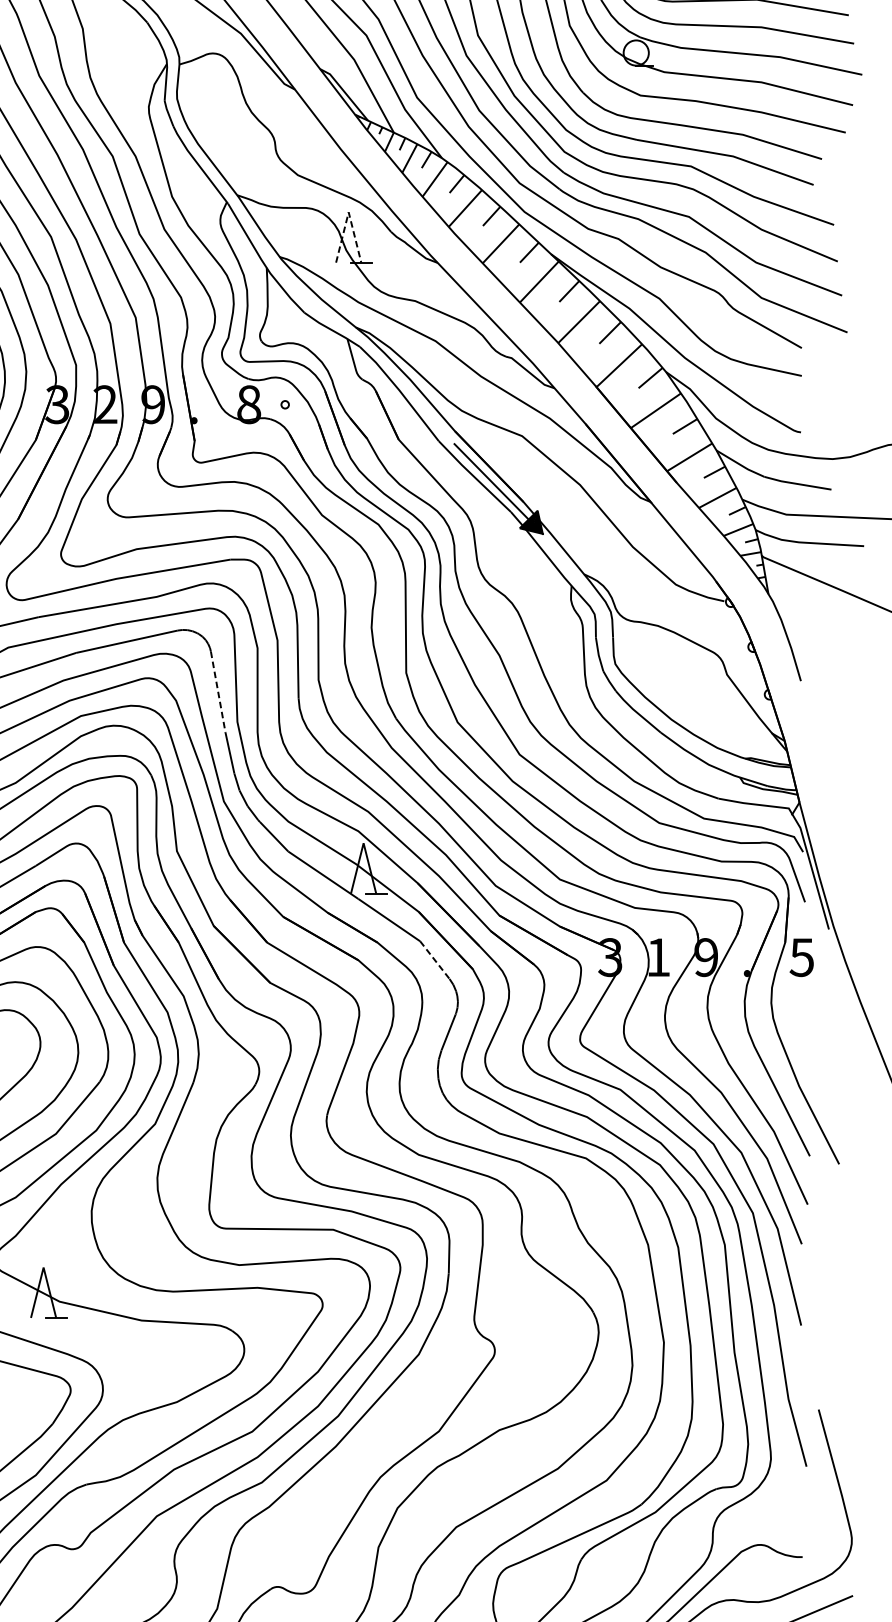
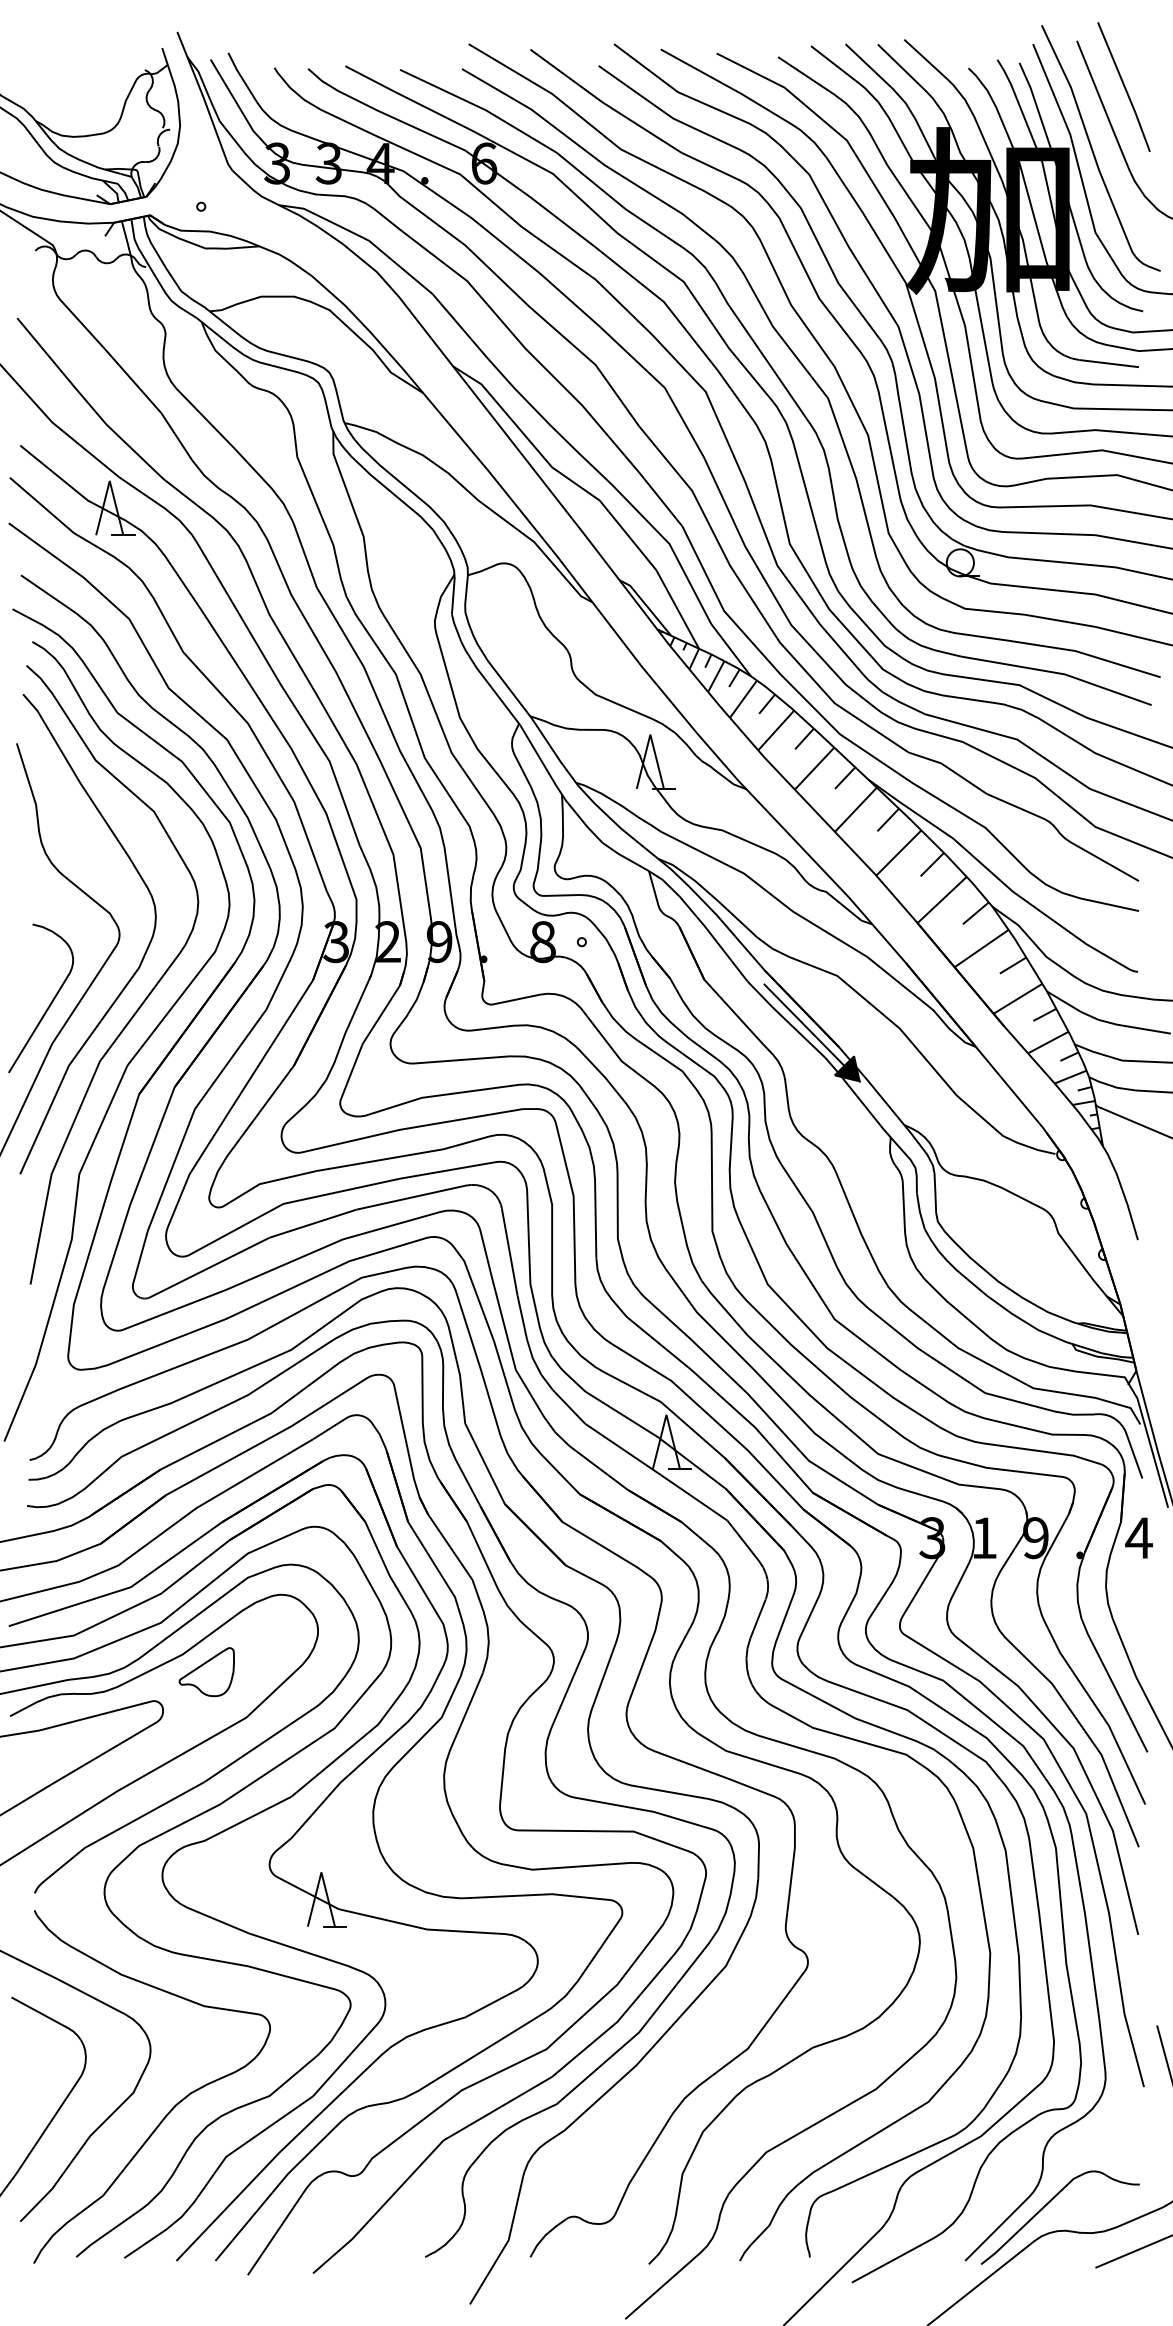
line: (348, 212) -> (650, 734), dashed -> solid
line: (218, 692) -> (509, 1252), dashed -> solid
text: (801, 957) -> (1138, 1538), 5 -> 4
line: (435, 959) -> (743, 1540), dashed -> solid

